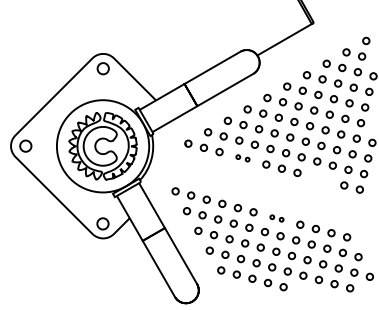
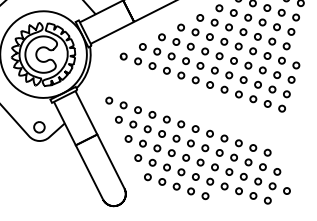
part: (242, 158) -> (173, 73), size x1.67
part: (320, 179) -> (245, 97), added
part: (276, 218) -> (202, 131), size x1.67

